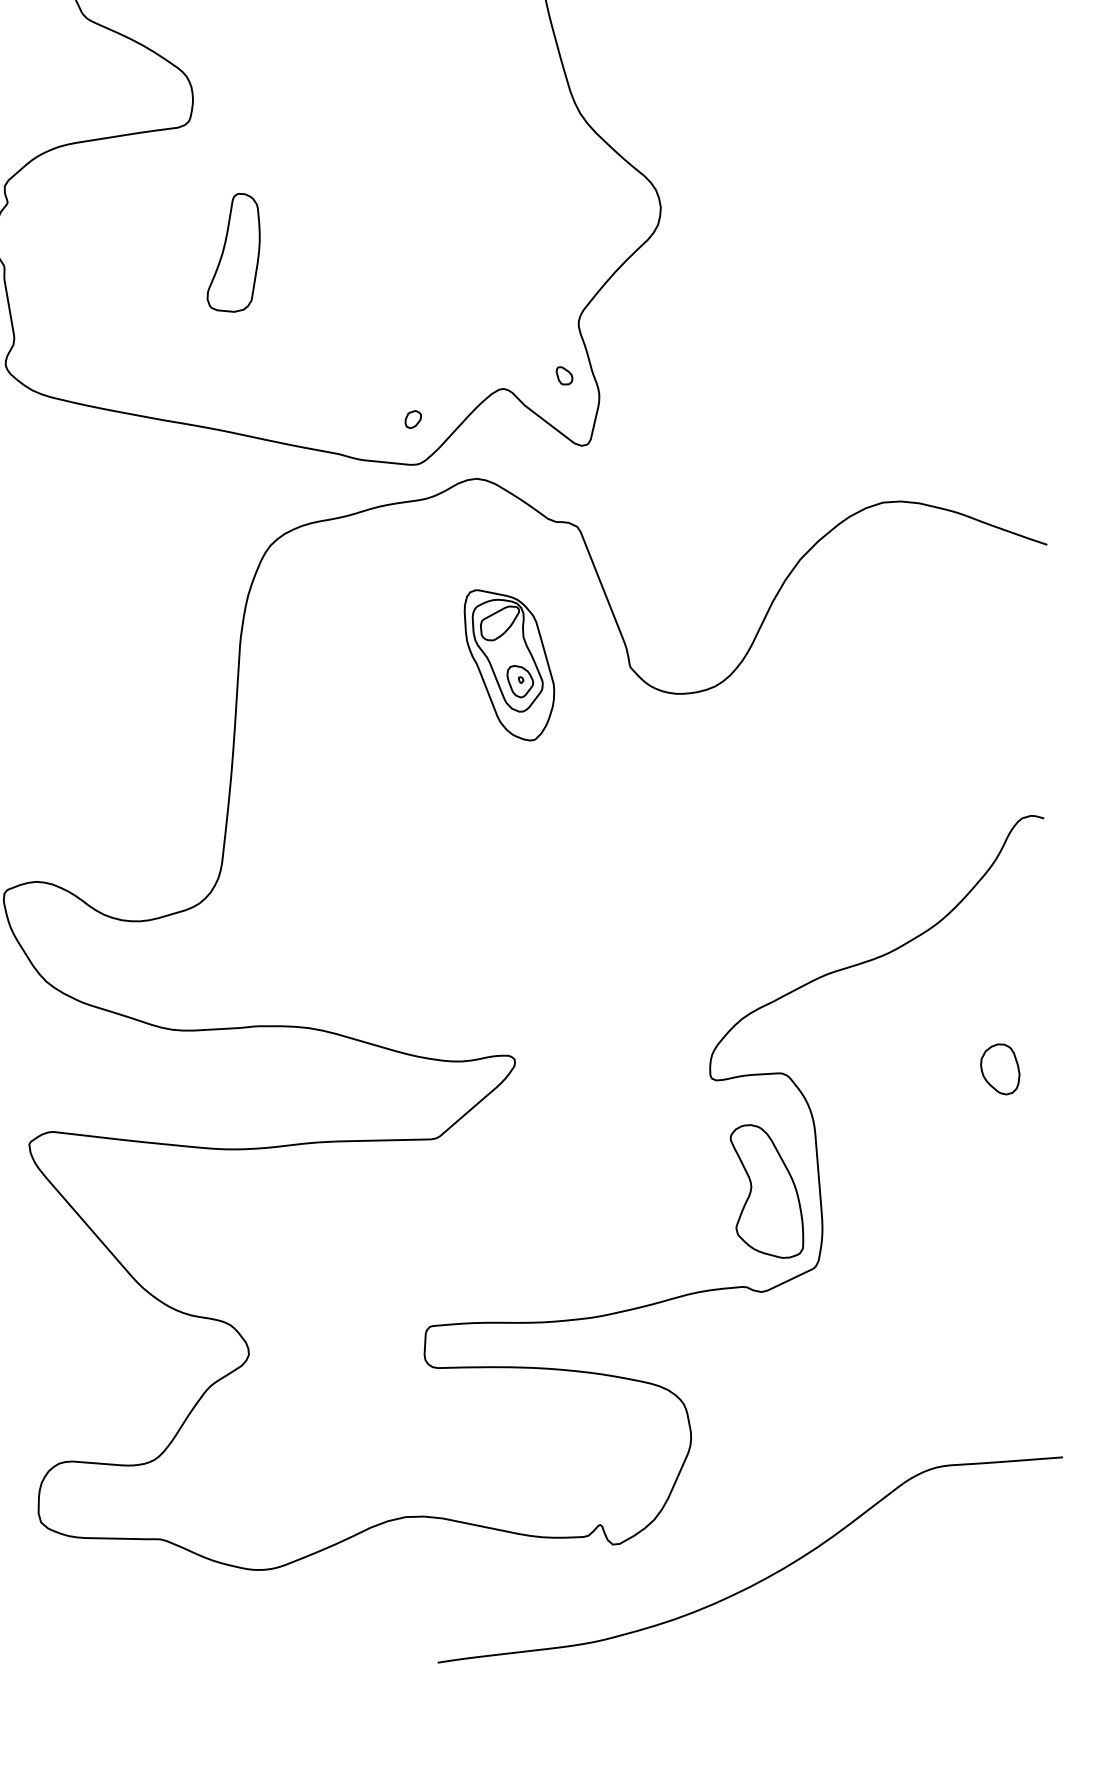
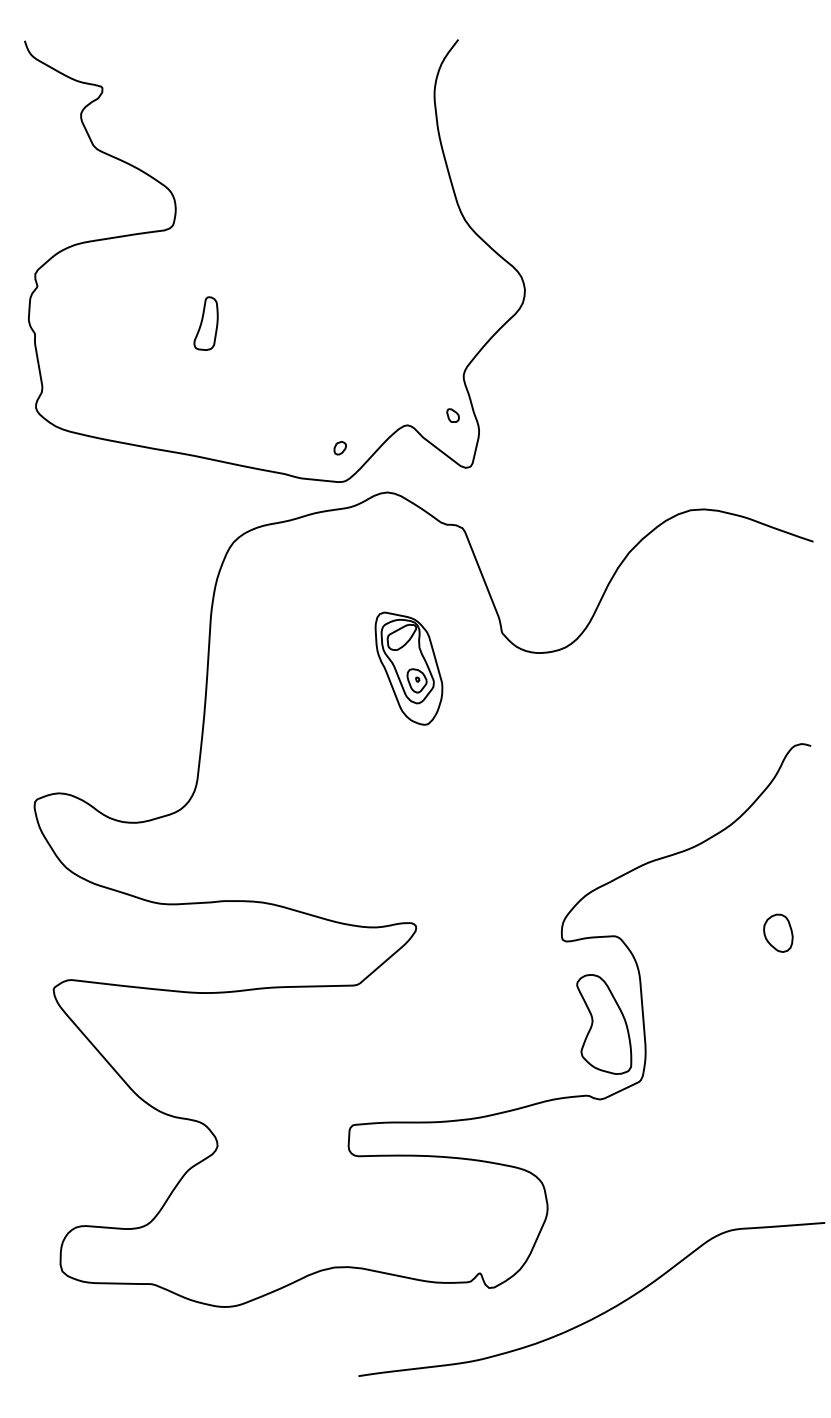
part: (232, 252) -> (205, 323), size x0.6
part: (508, 665) -> (408, 668), moved

